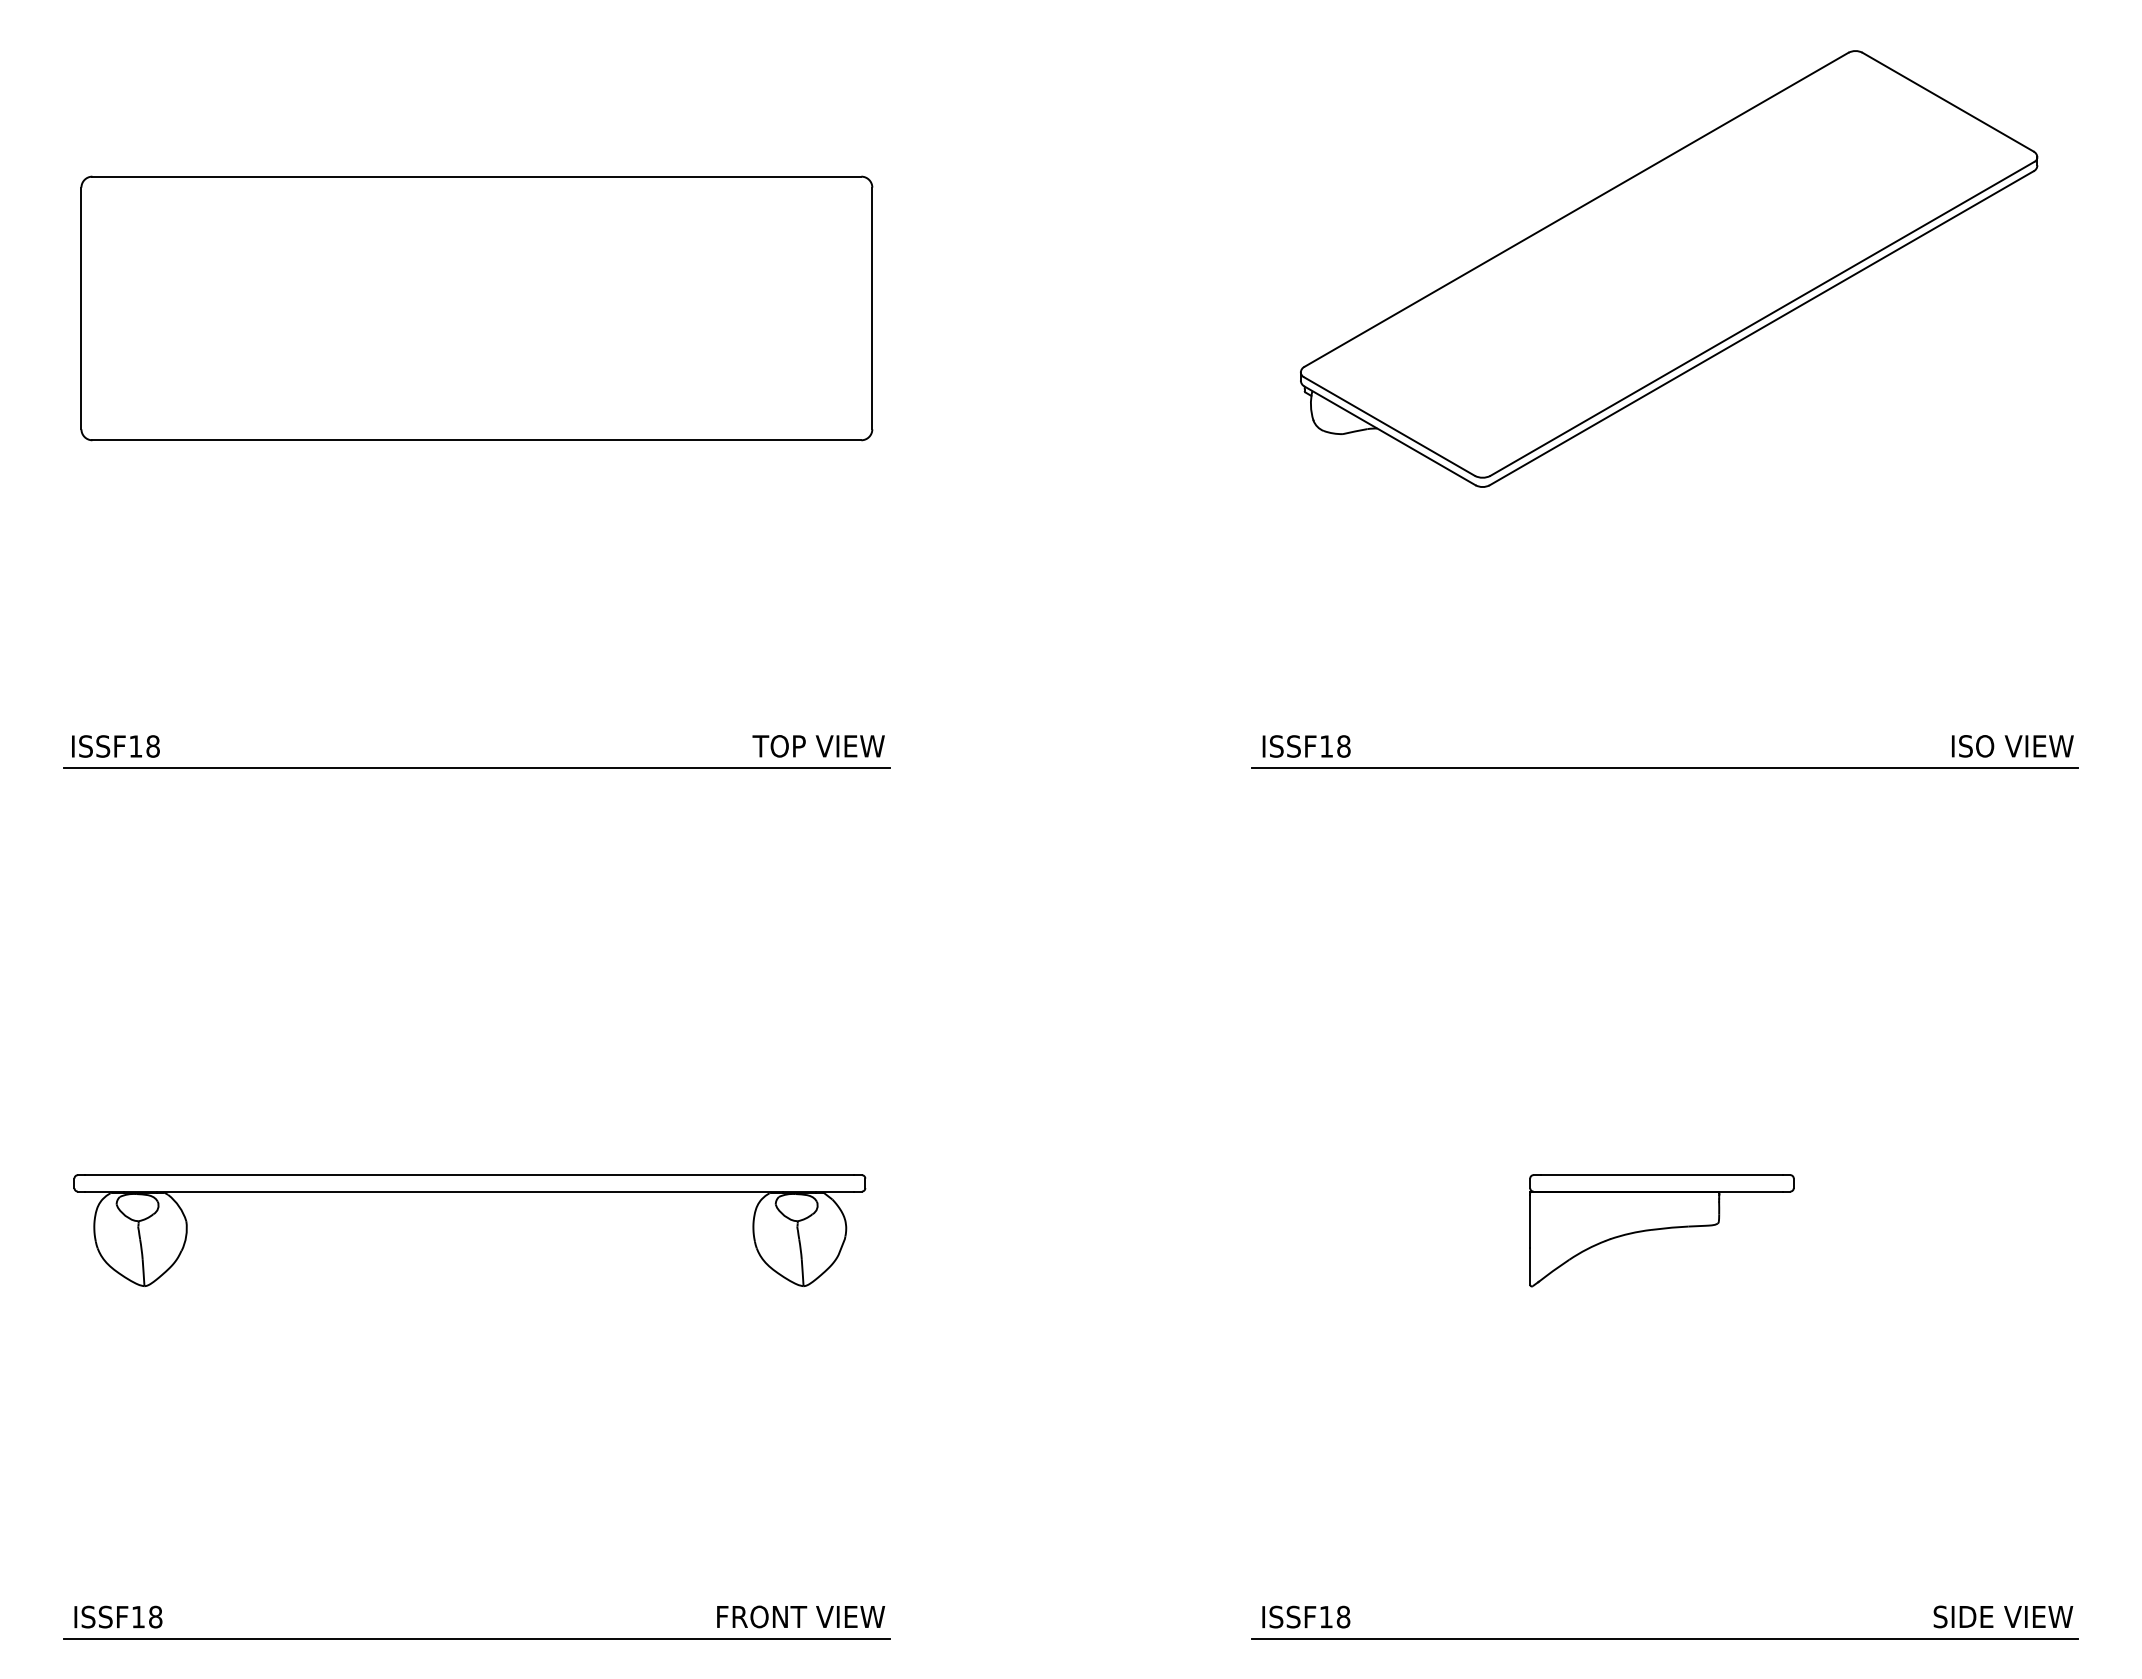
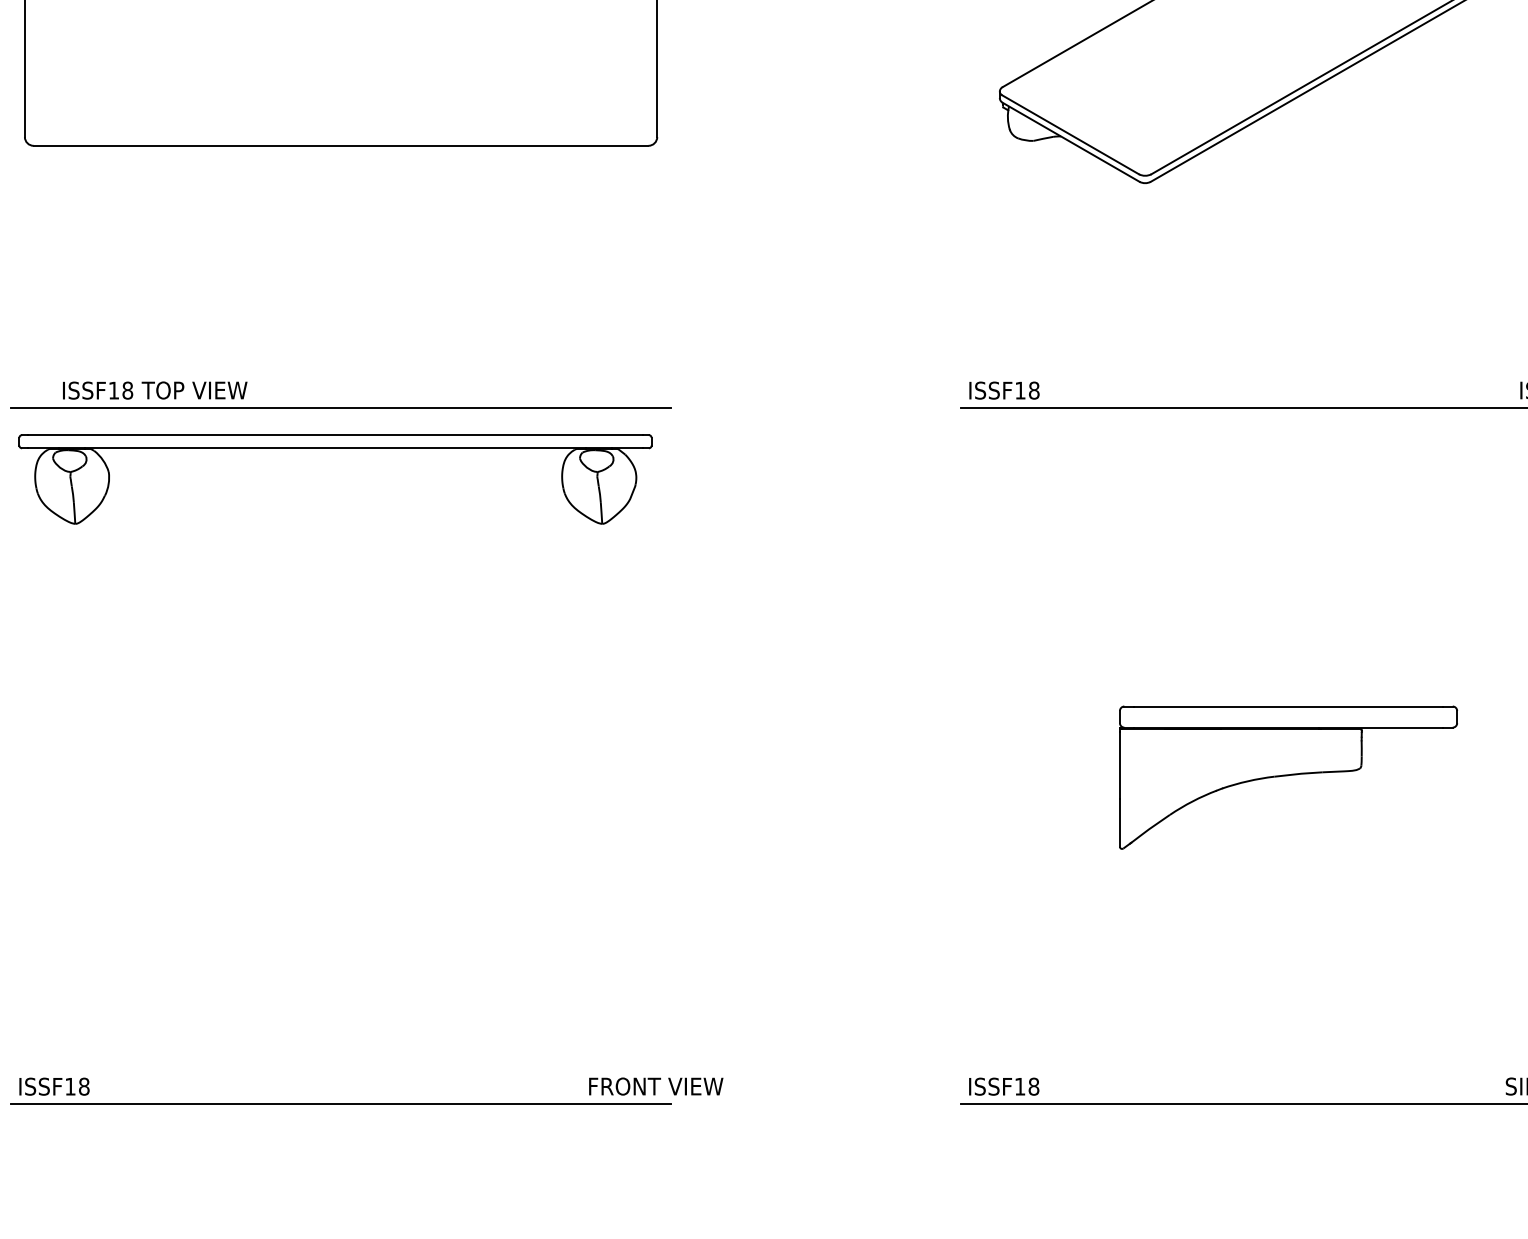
text: (115, 746) -> (97, 390), moved
text: (818, 746) -> (194, 390), moved
part: (469, 1192) -> (335, 449), moved
part: (1661, 1230) -> (1288, 777), size x1.6
text: (801, 1616) -> (656, 1086), moved

